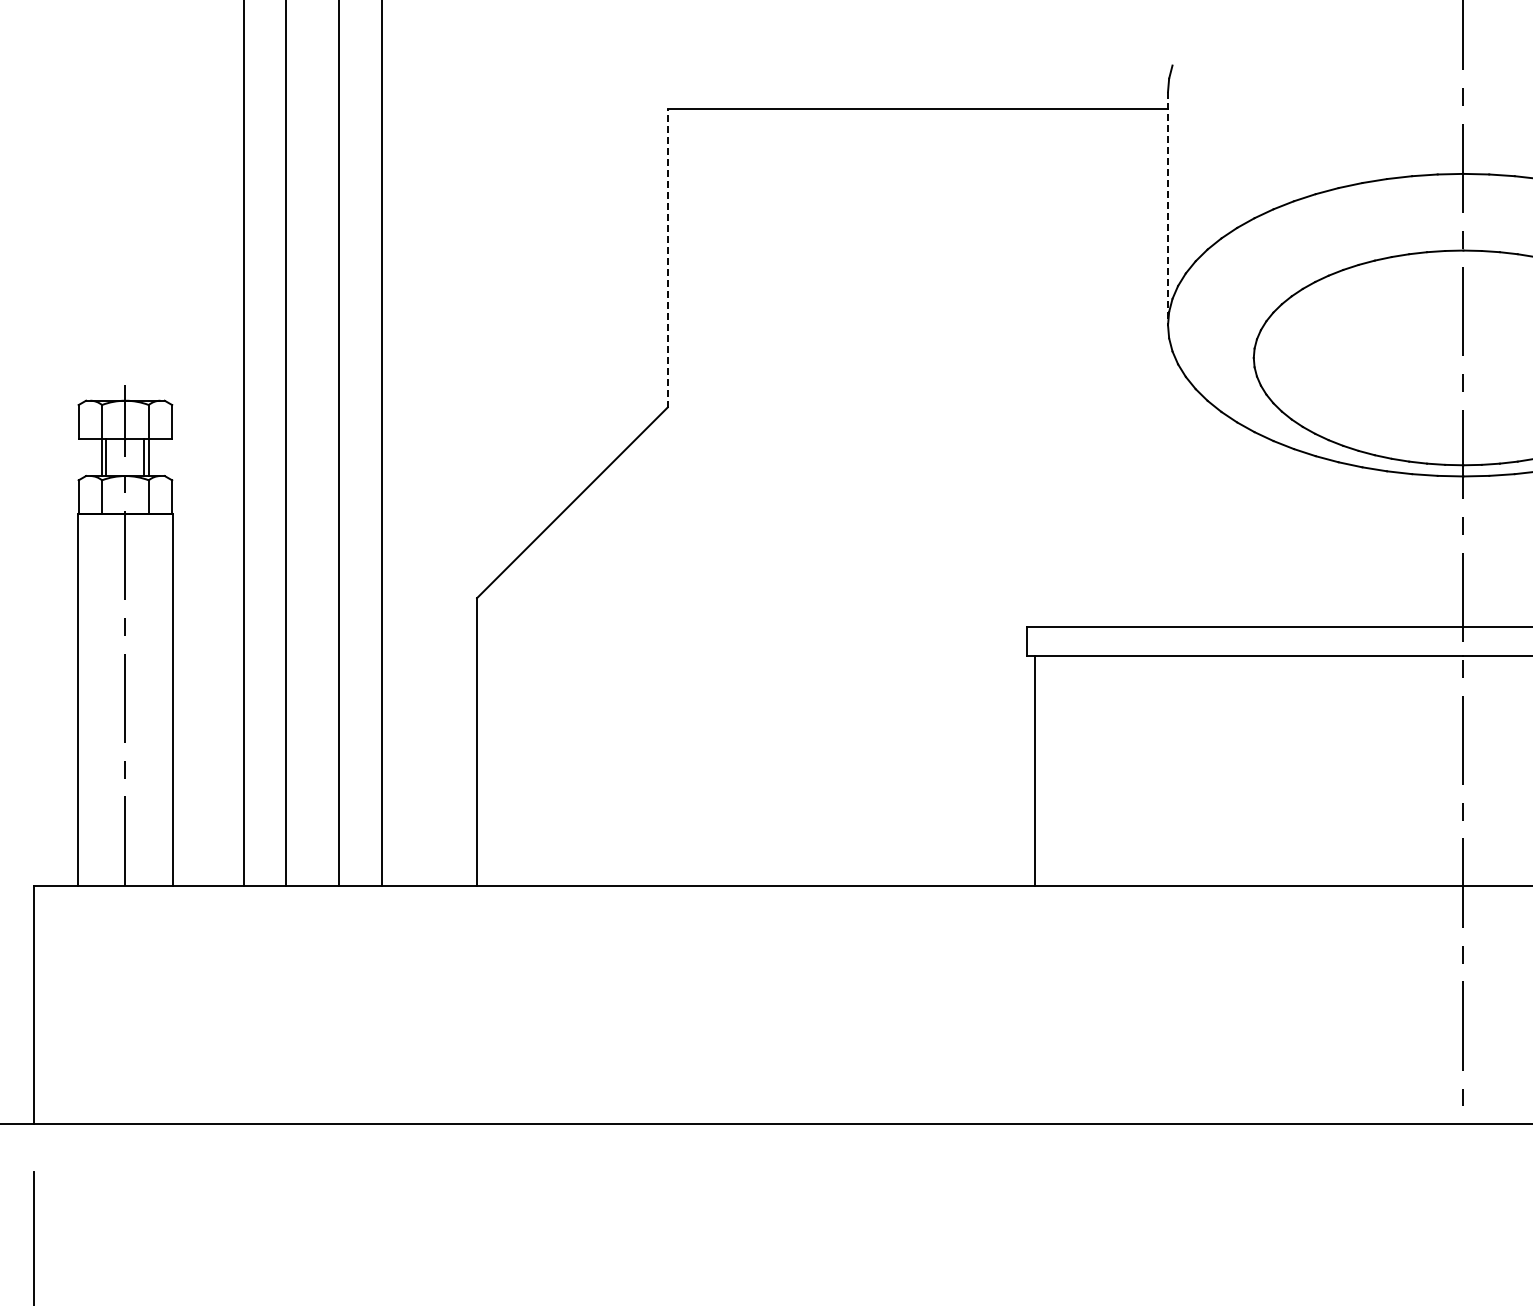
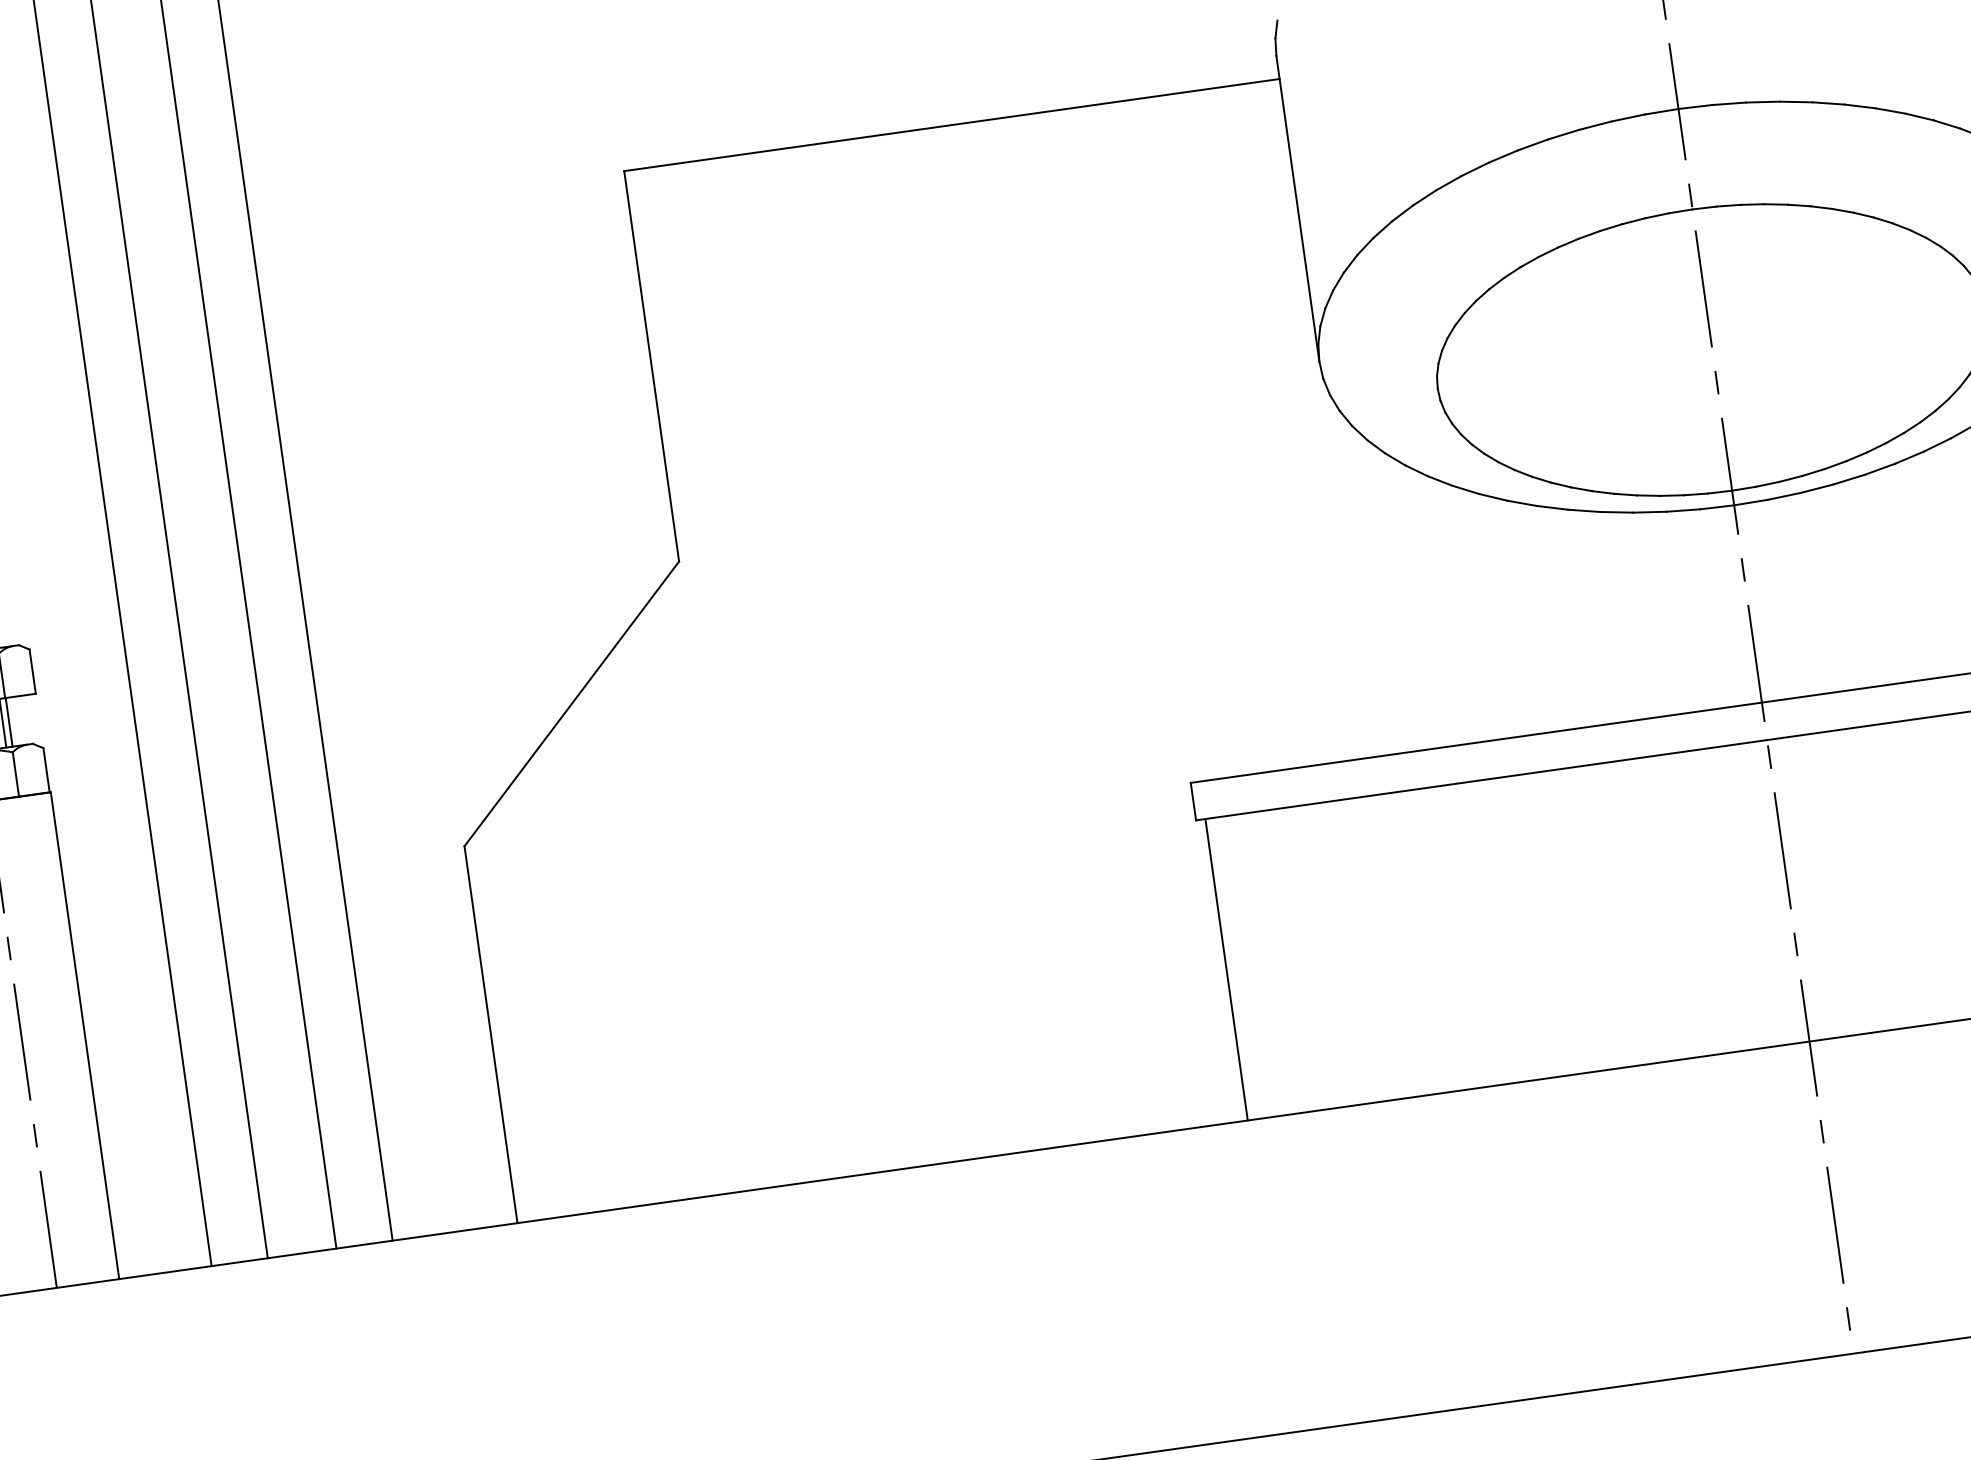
line: (1168, 208) -> (1298, 208), dashed -> solid
line: (667, 258) -> (651, 366), dashed -> solid

